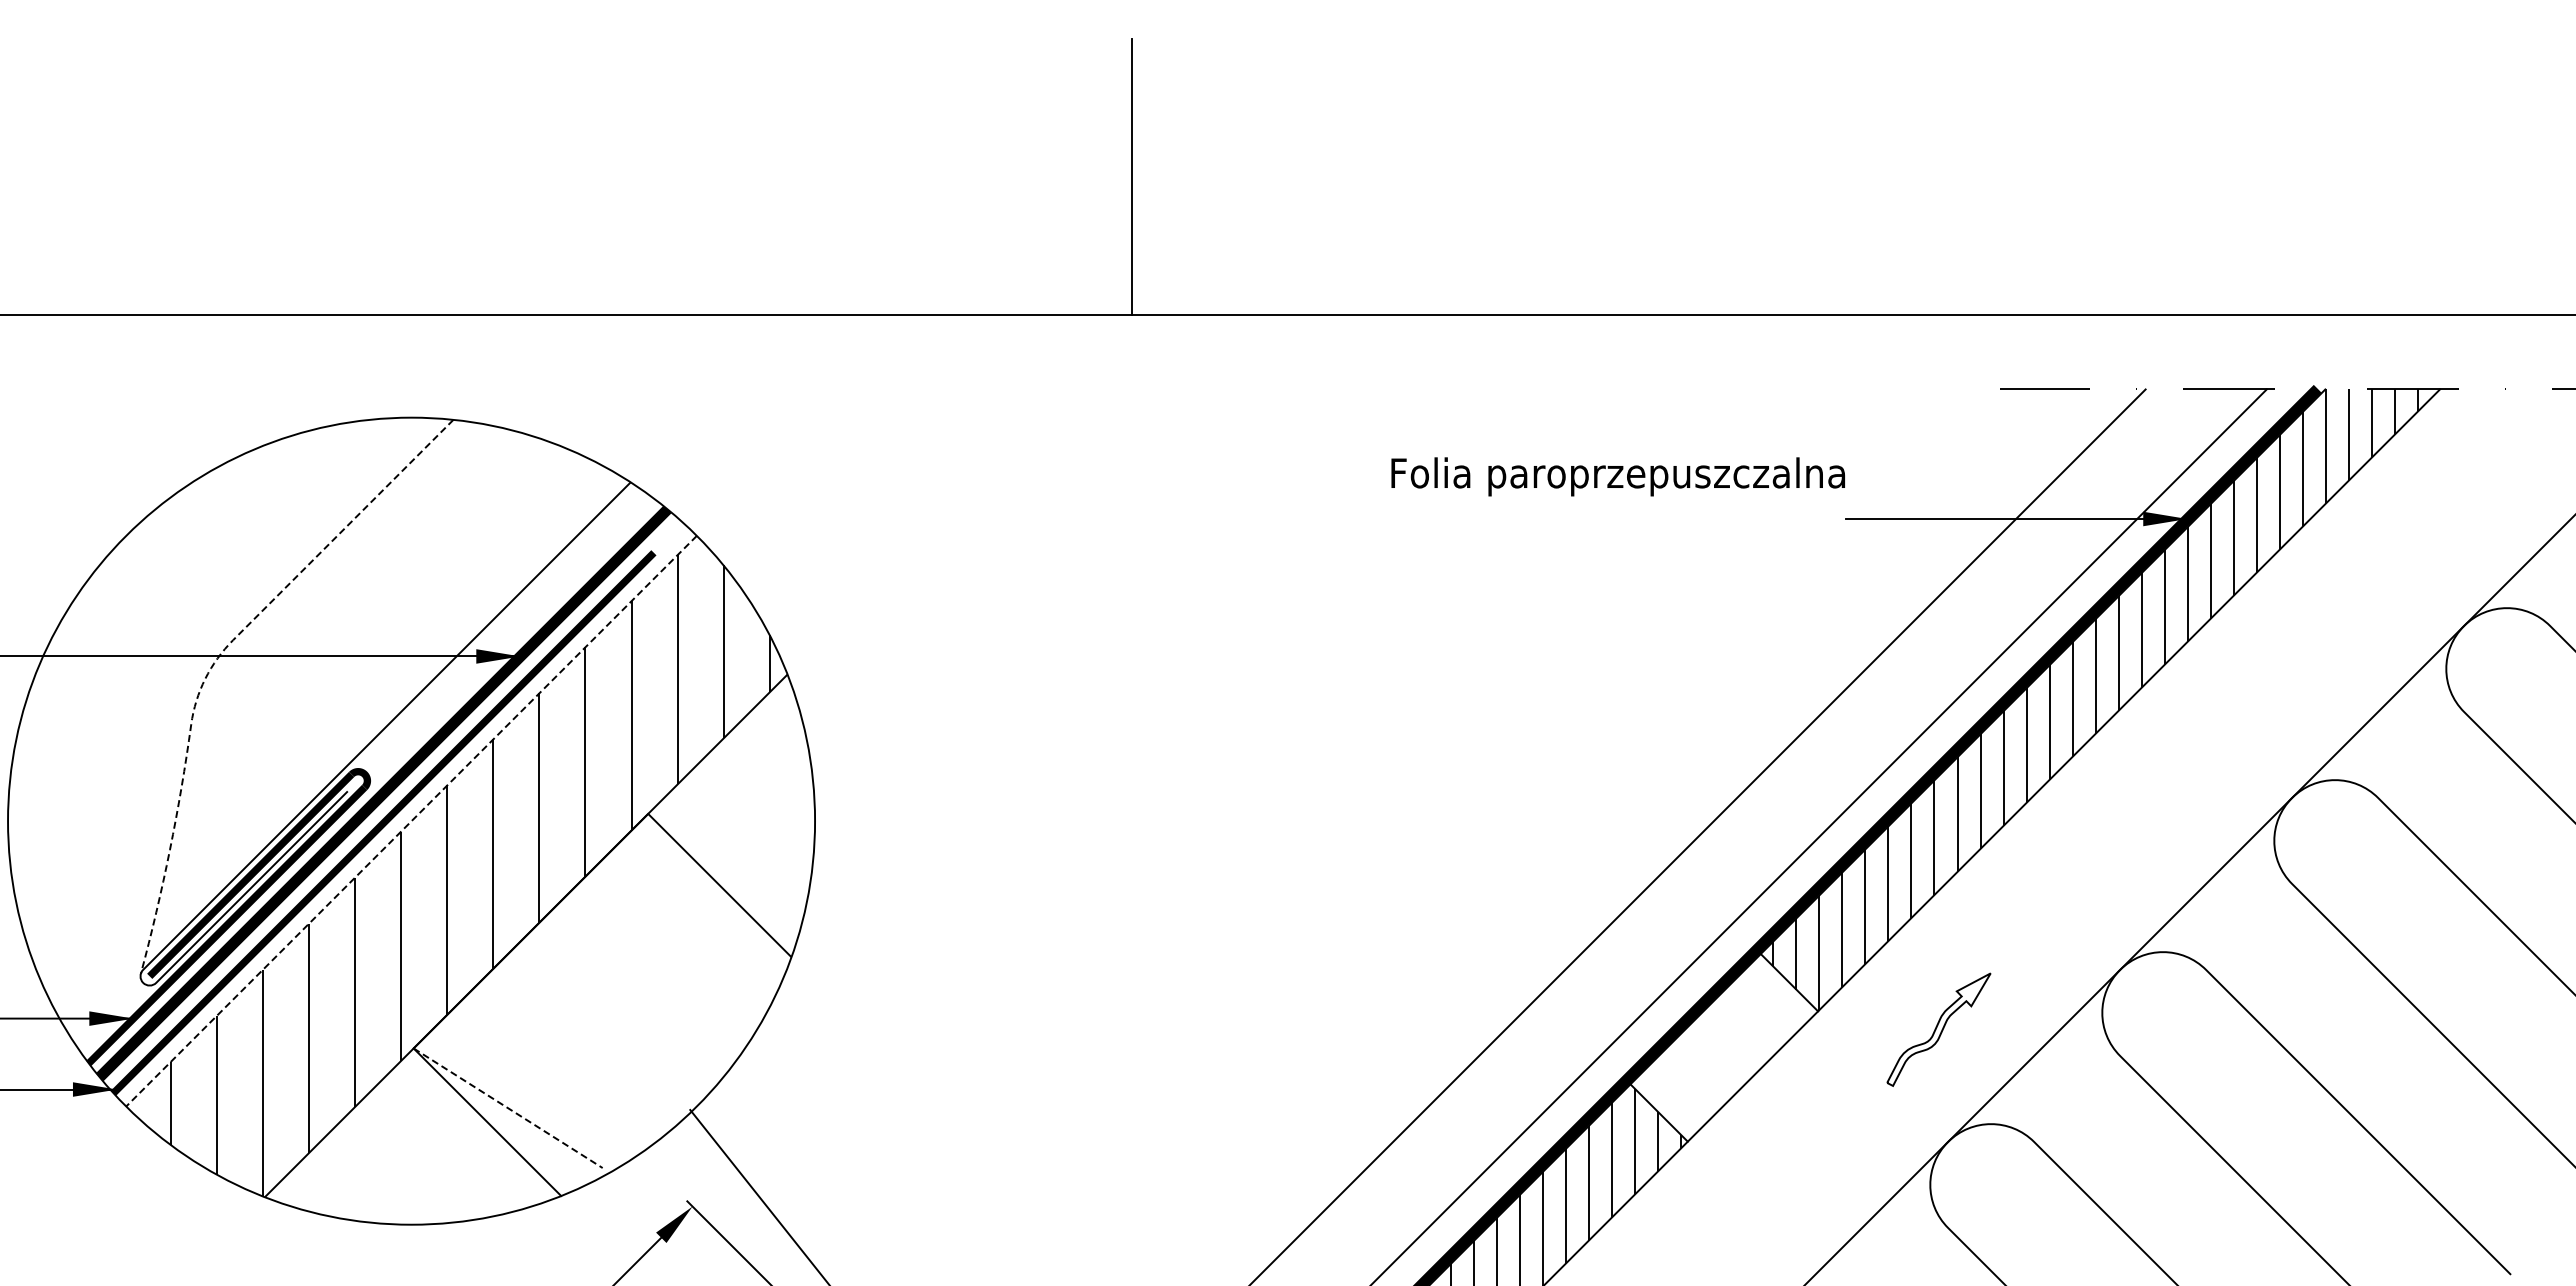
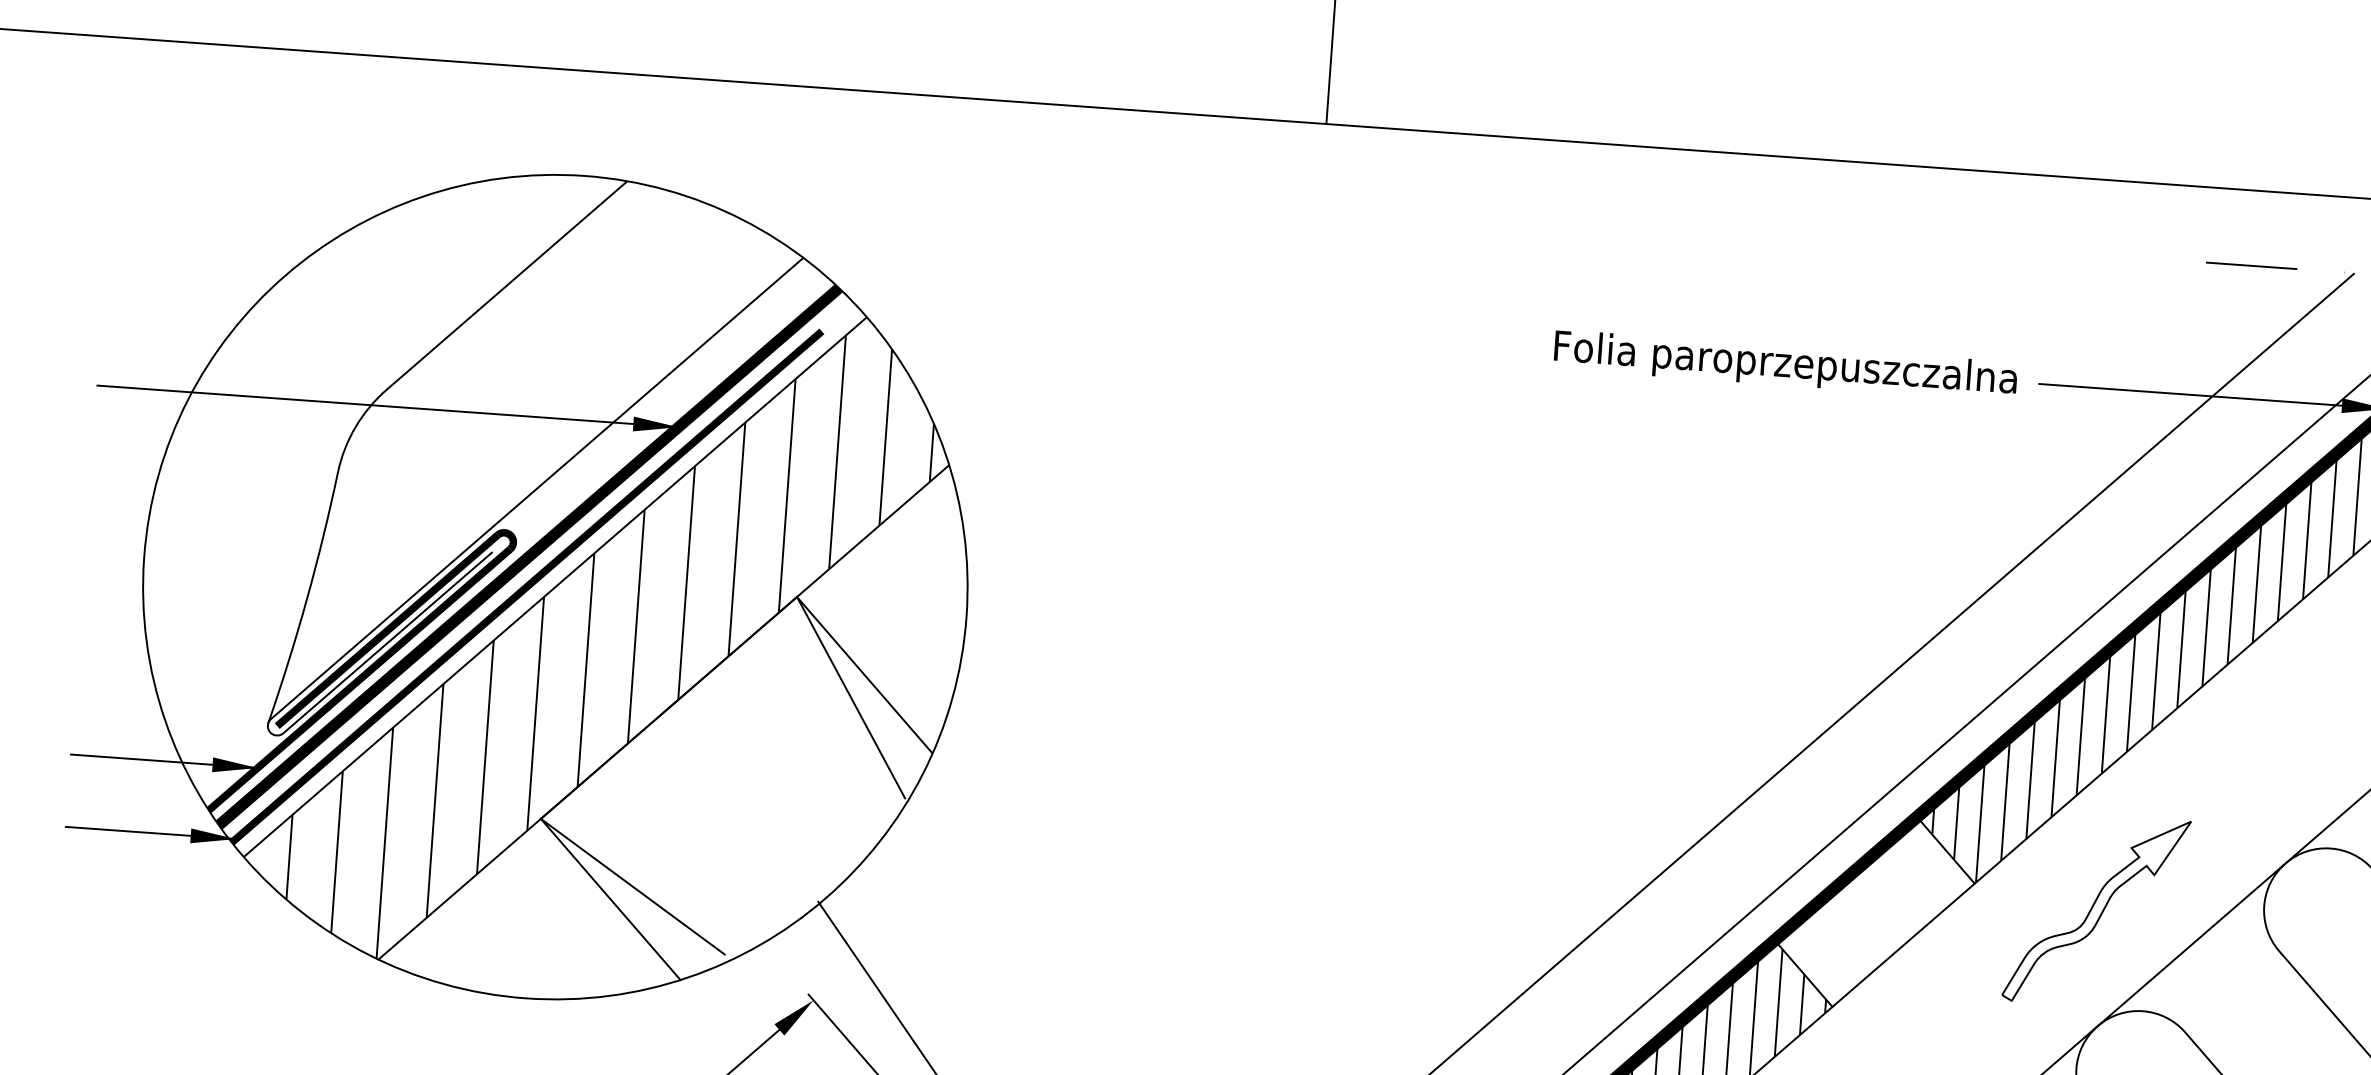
text: (1617, 476) -> (1784, 365), moved
line: (217, 659) -> (369, 408), dashed -> solid
line: (411, 821) -> (555, 587), dashed -> solid
line: (707, 907) -> (850, 696), added
part: (1938, 1029) -> (2096, 910), size x1.67
line: (508, 1108) -> (633, 886), dashed -> solid

